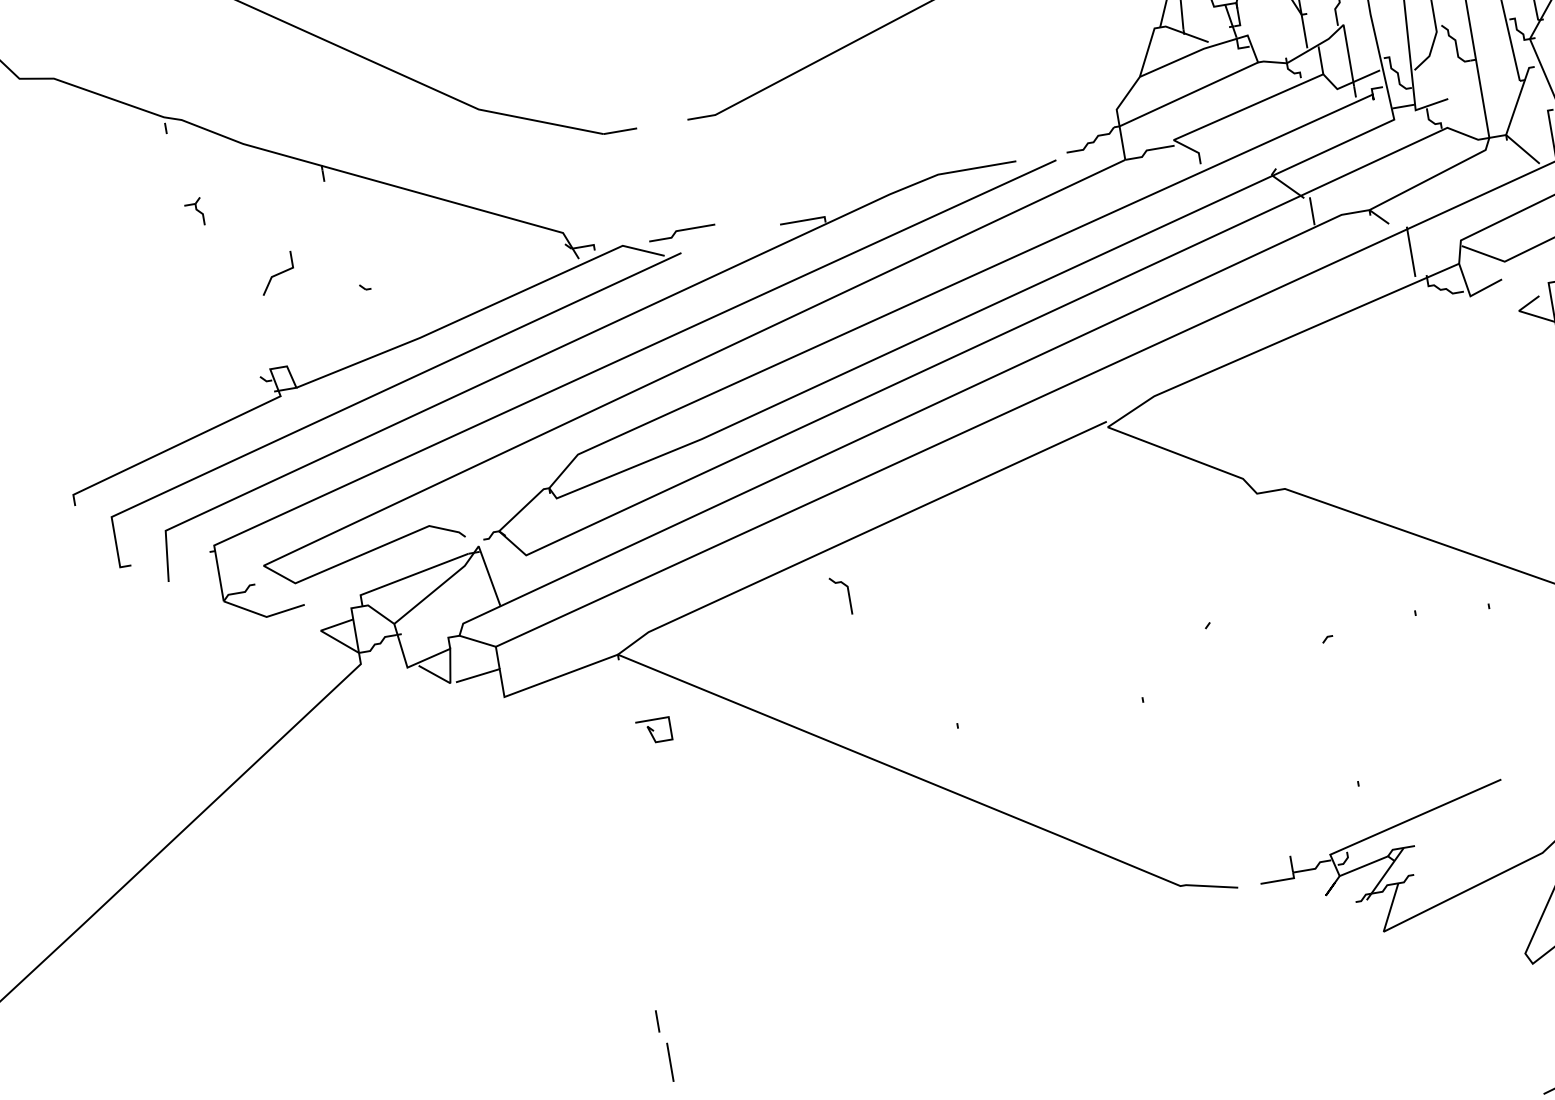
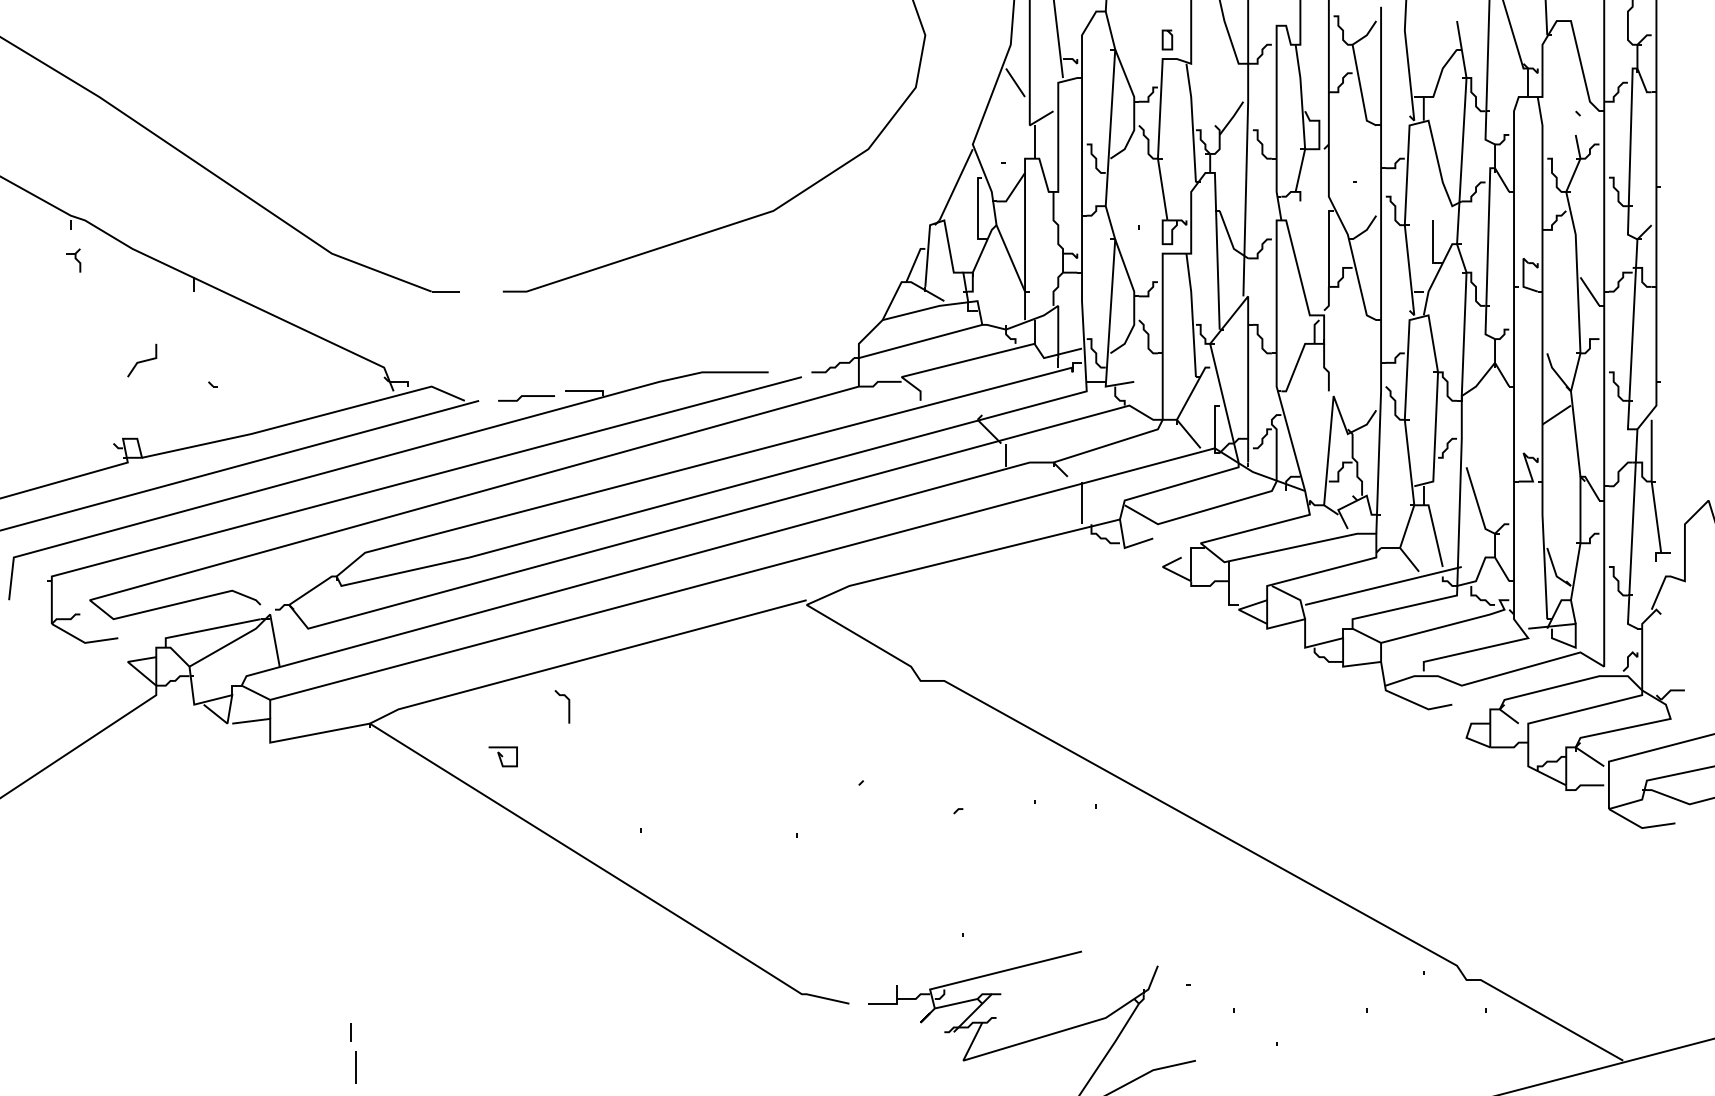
part: (194, 212) -> (73, 260), moved
line: (681, 230) -> (526, 396), moved
part: (653, 730) -> (502, 756), moved

